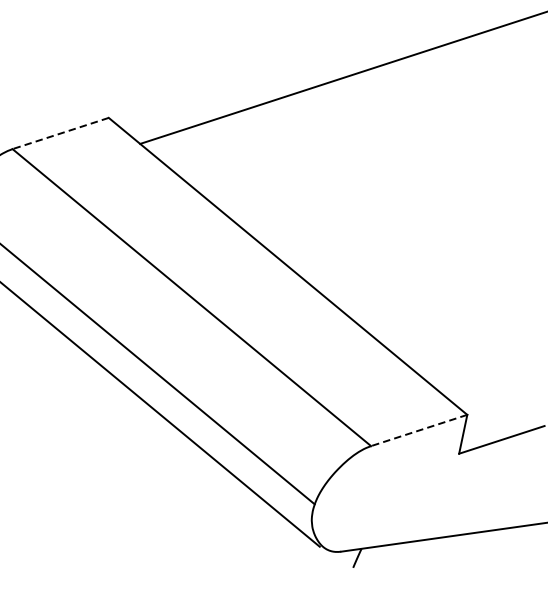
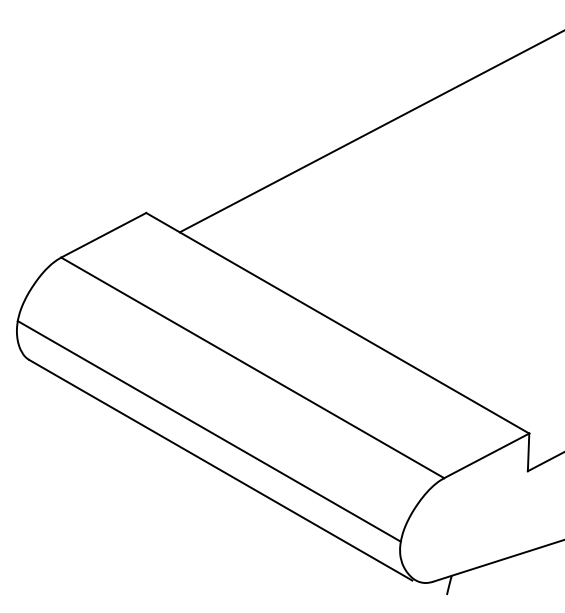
line: (60, 133) -> (103, 235), dashed -> solid
line: (418, 431) -> (486, 456), dashed -> solid

